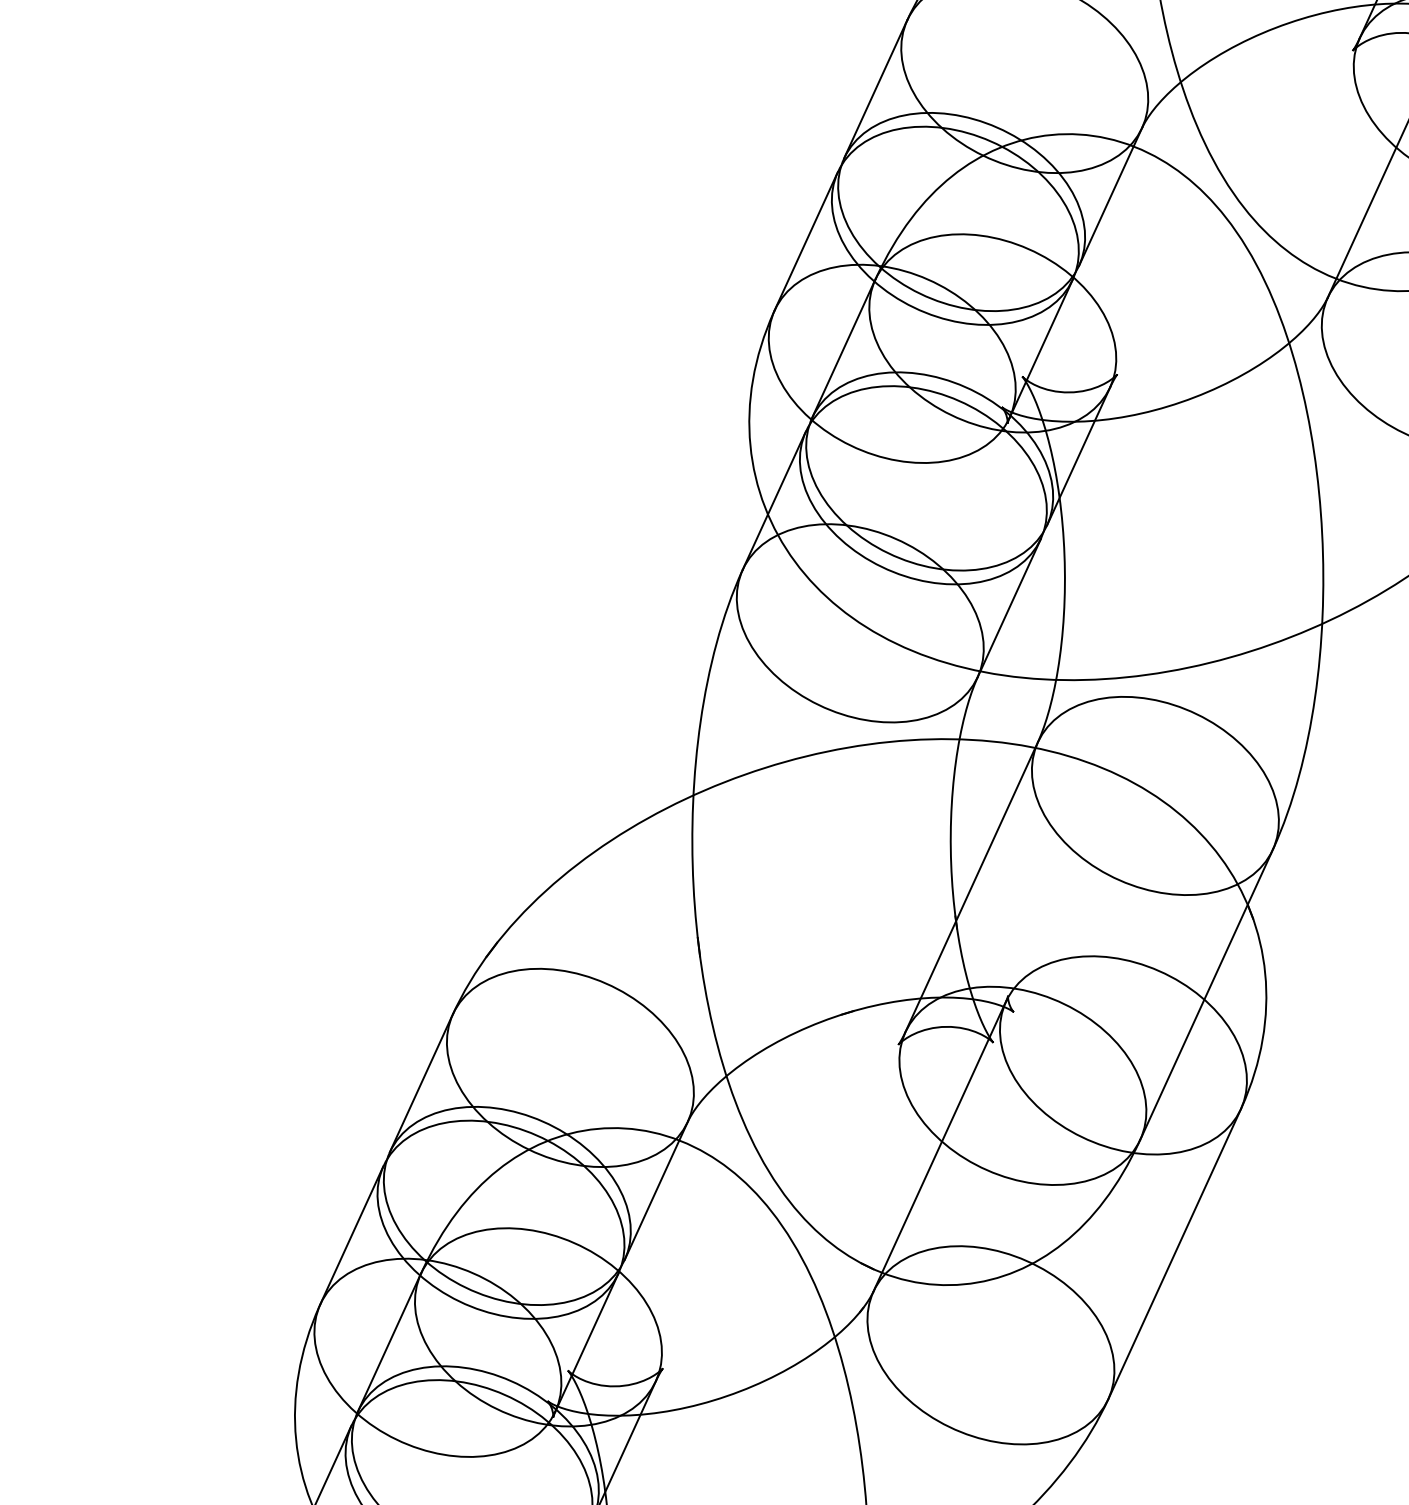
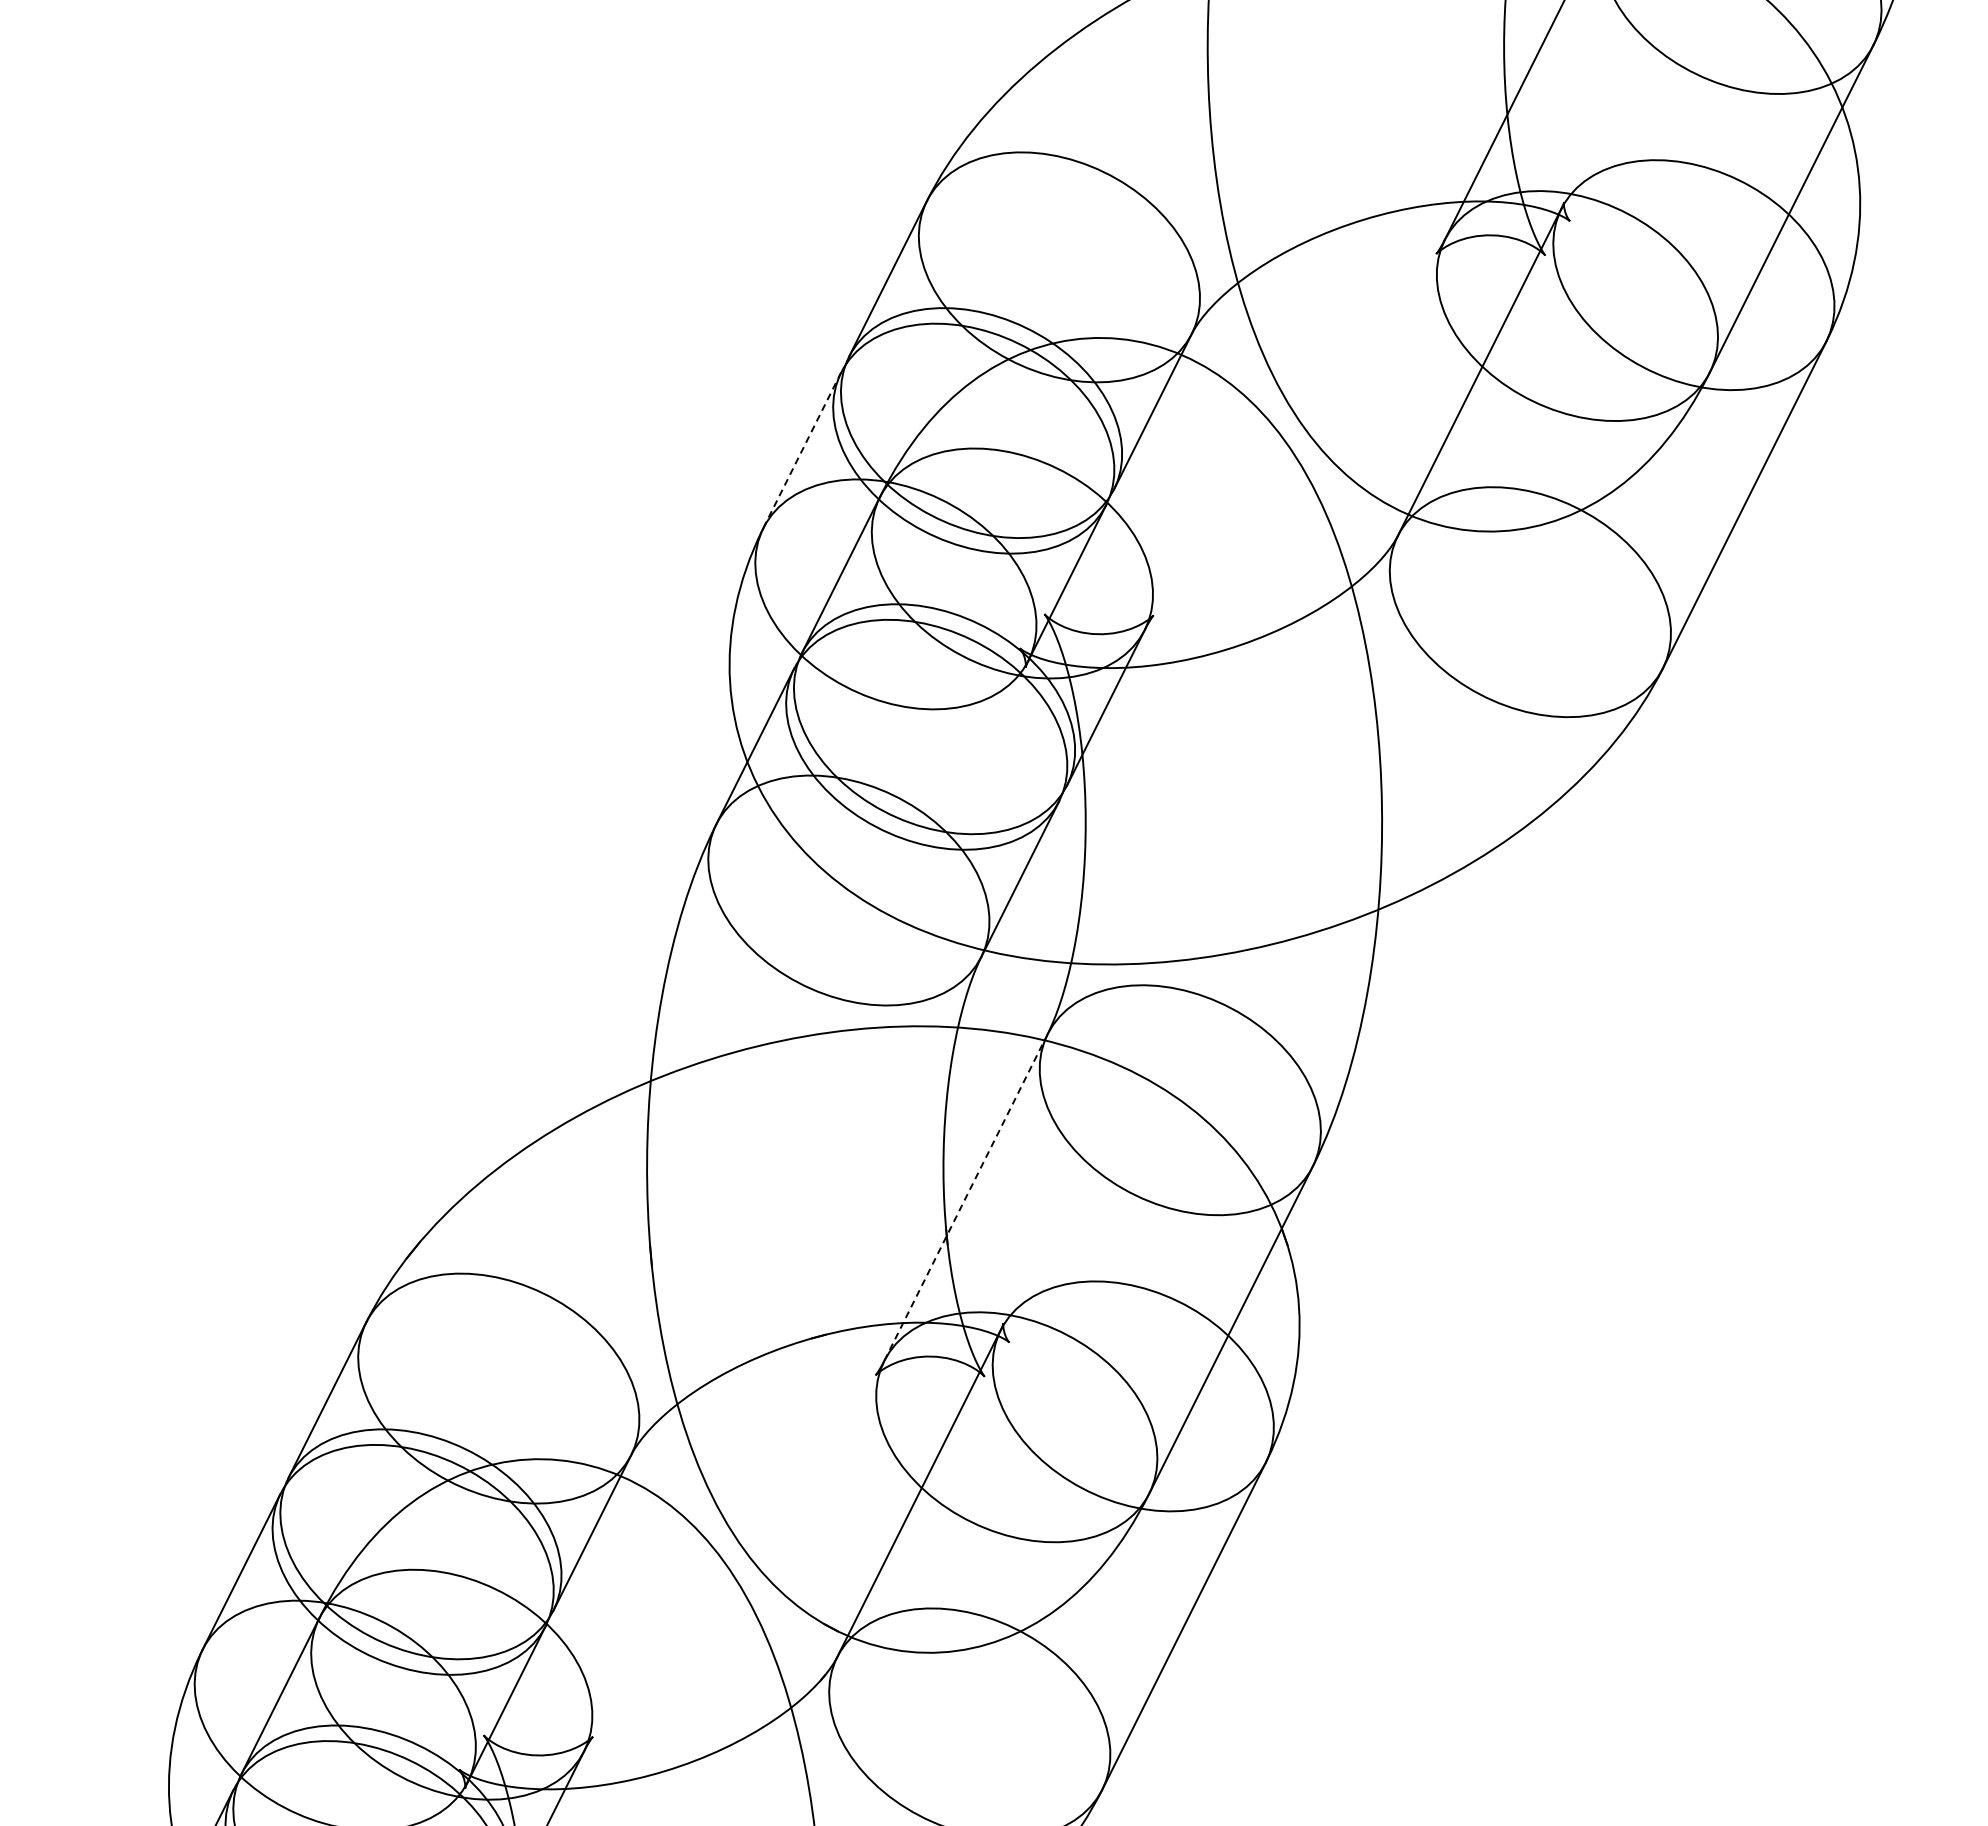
line: (806, 241) -> (802, 450), solid -> dashed
line: (972, 887) -> (966, 1197), solid -> dashed

